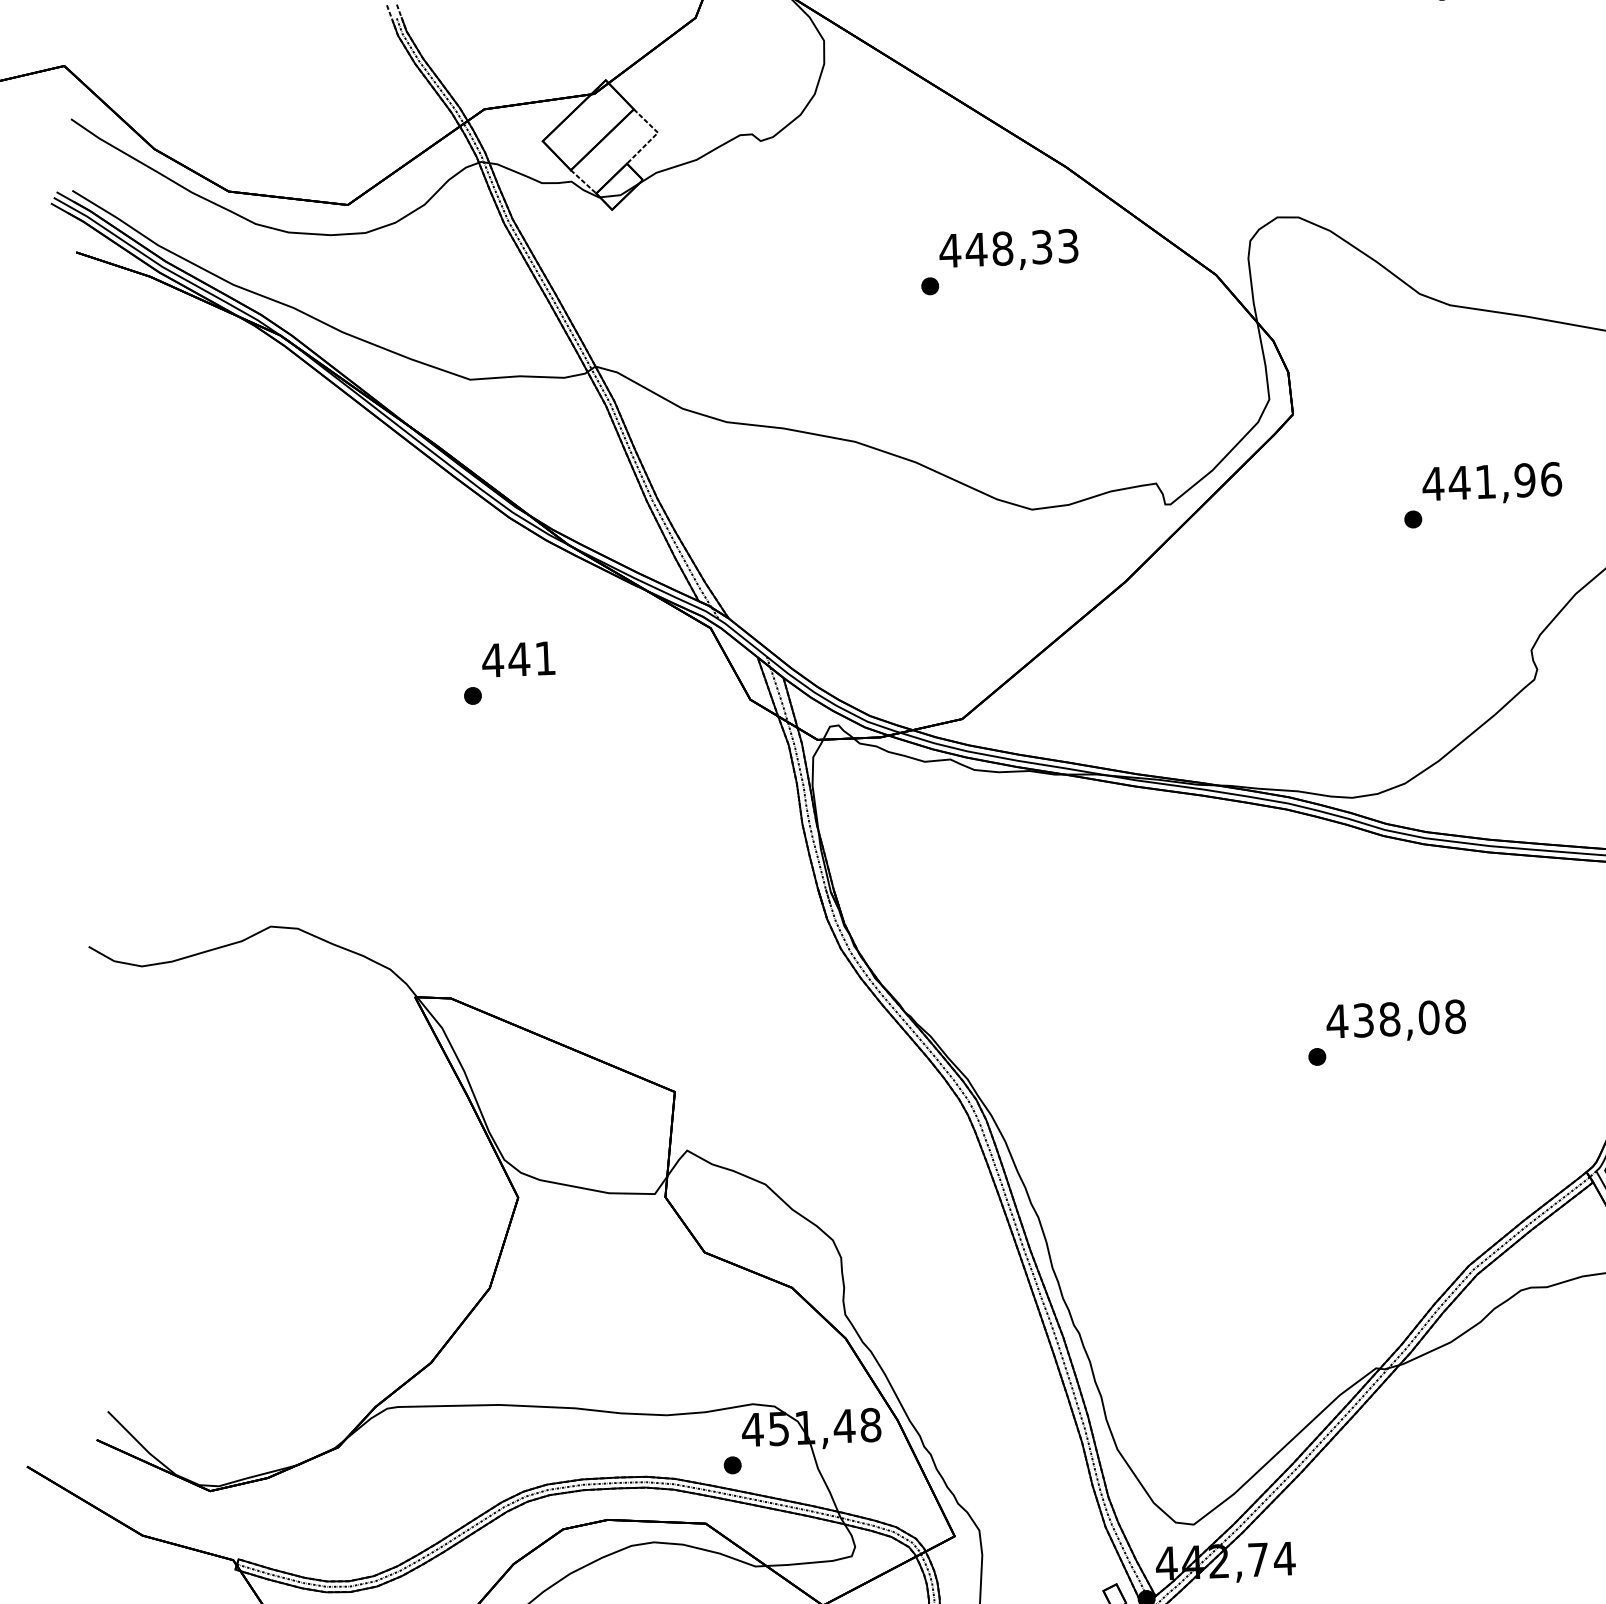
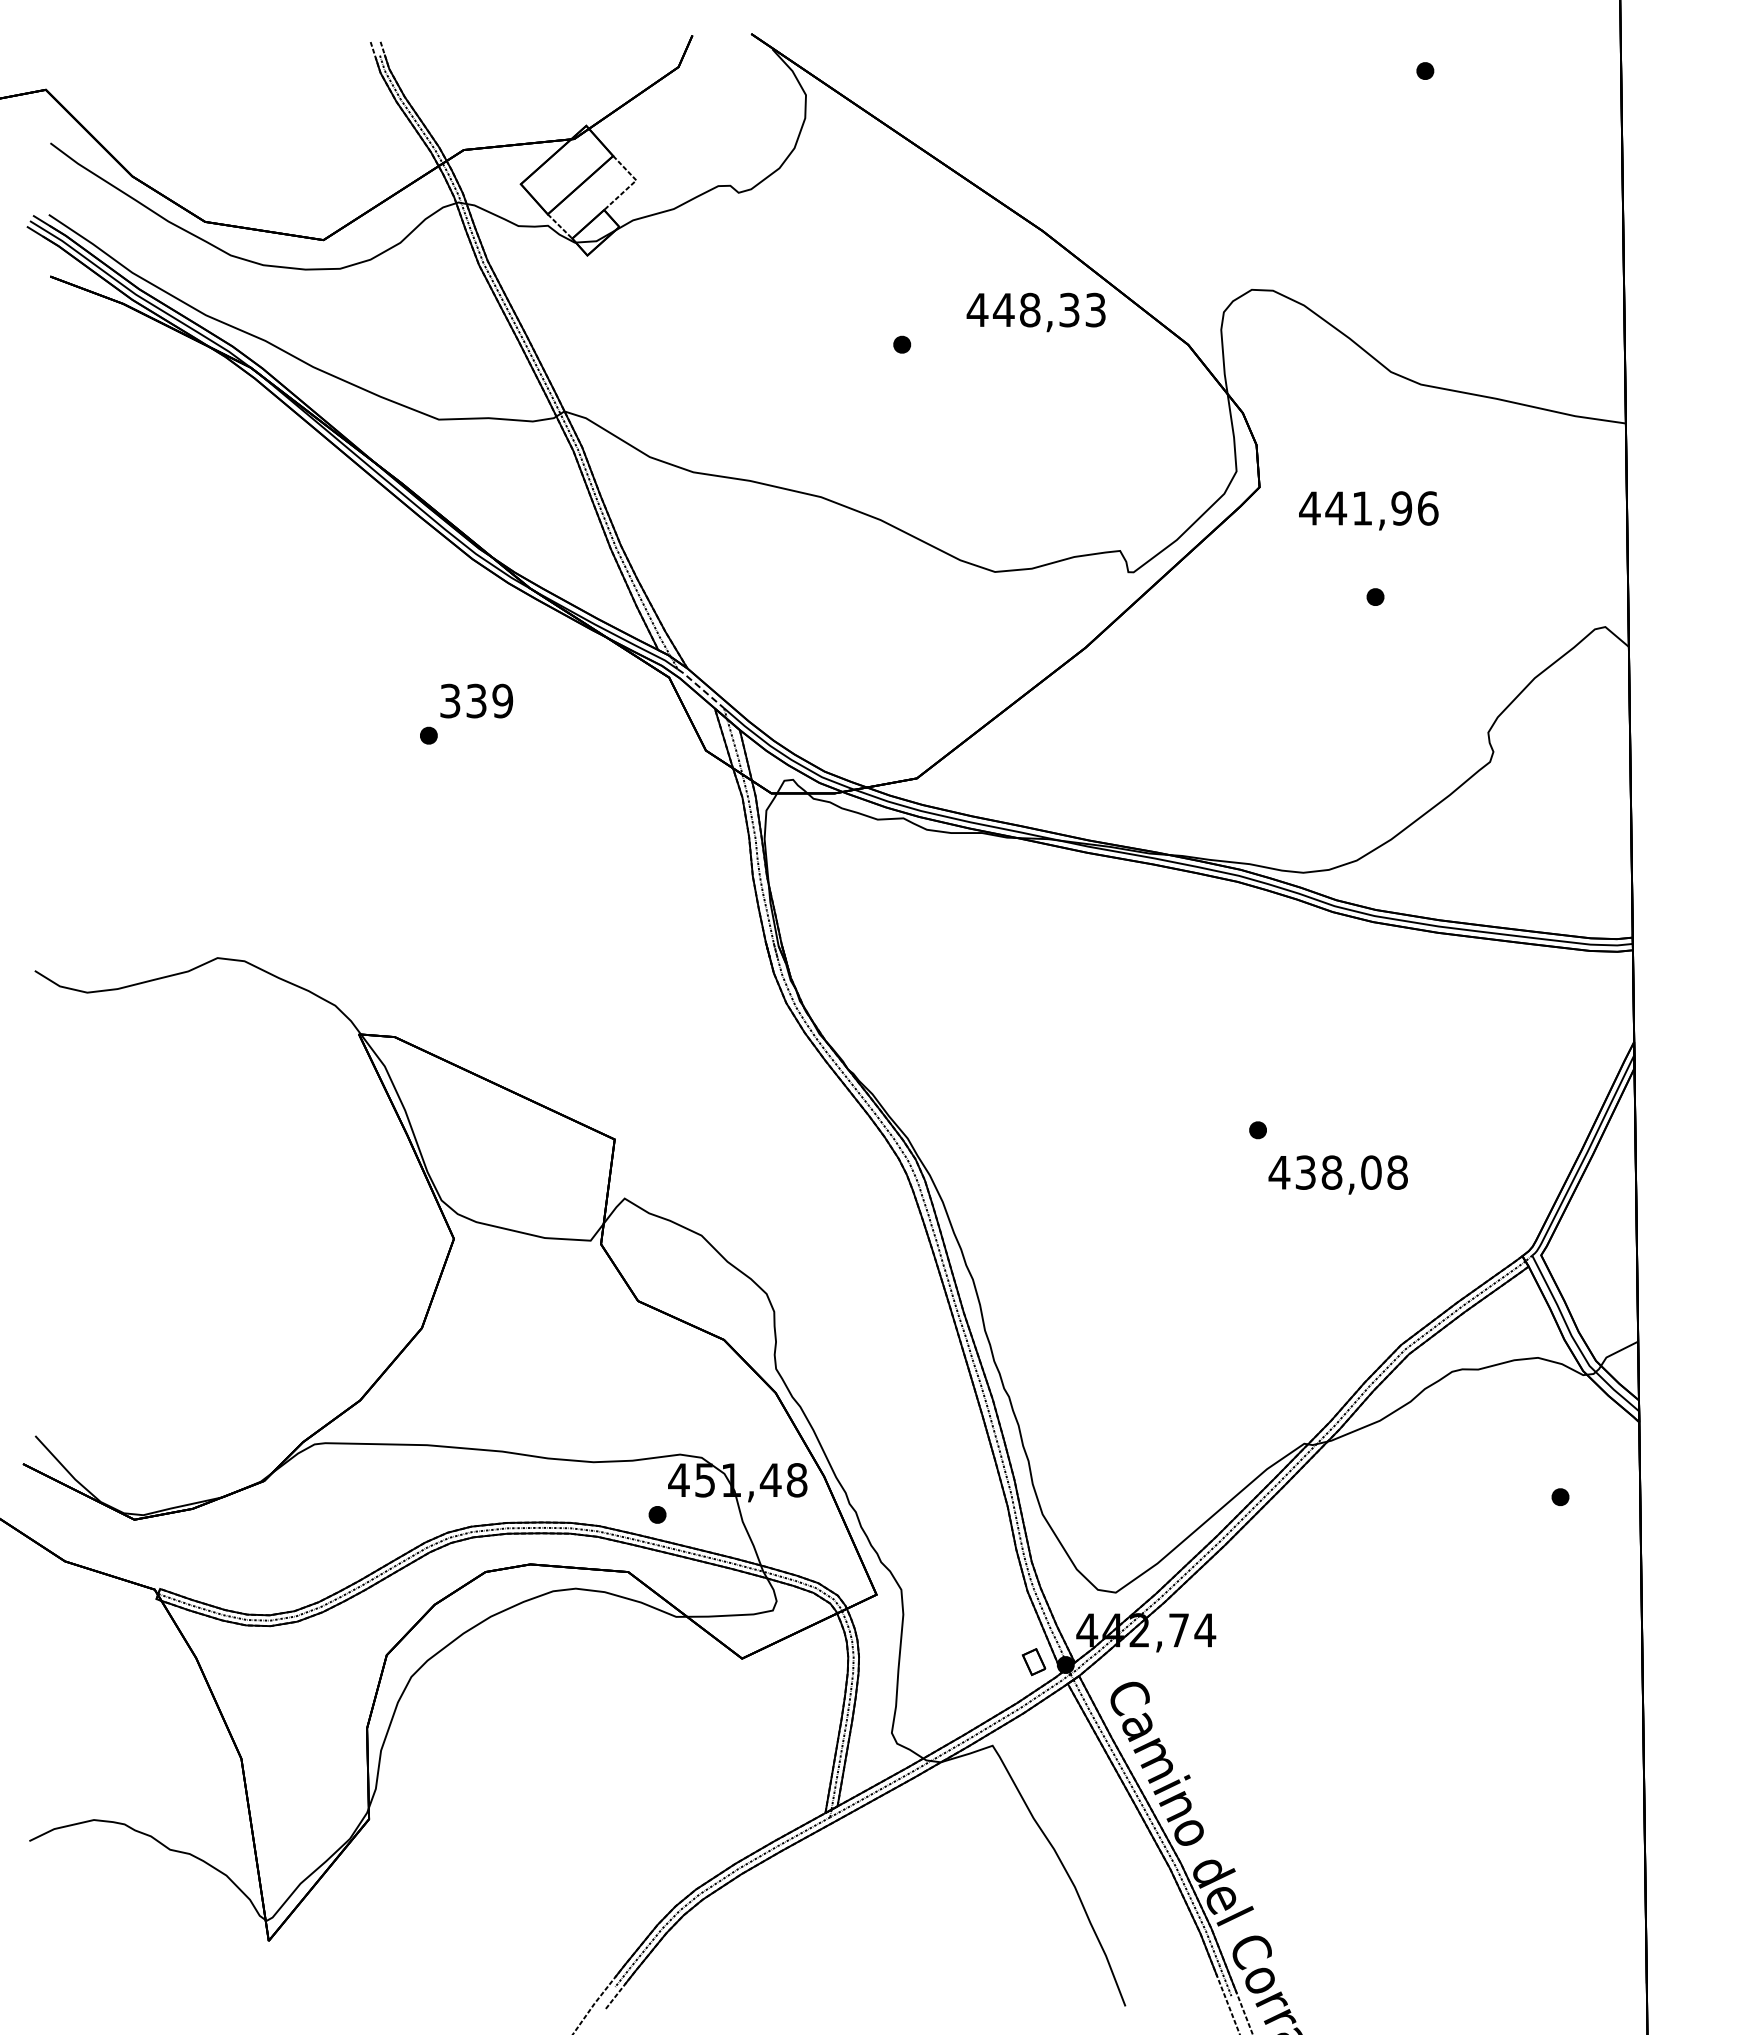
text: (1008, 250) -> (1035, 312), moved
text: (1491, 483) -> (1368, 510), moved
line: (742, 637) -> (700, 688), solid -> dashed
text: (519, 658) -> (476, 700), 441 -> 339
text: (1395, 1021) -> (1337, 1174), moved

